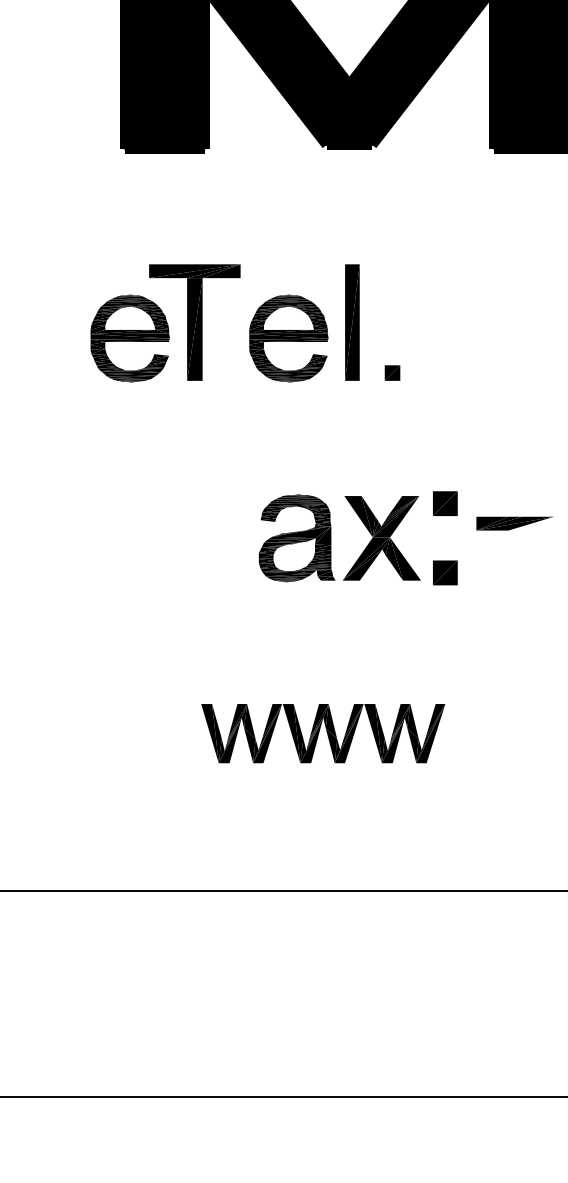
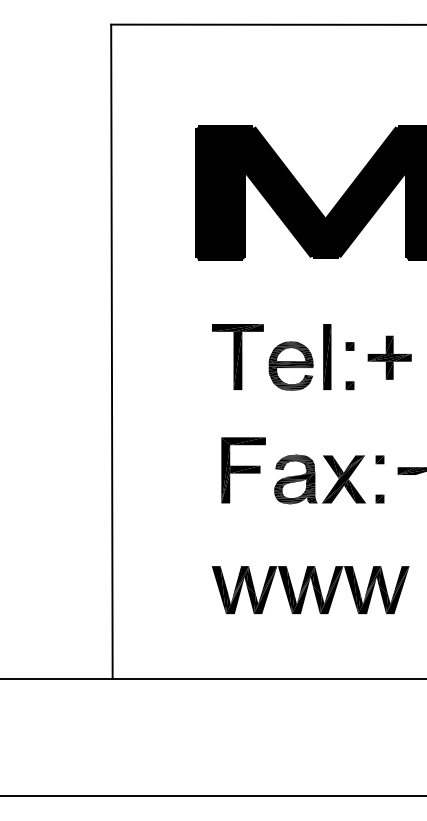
part: (391, 303) -> (349, 346), added
part: (462, 323) -> (389, 357), added
part: (128, 337) -> (200, 365), removed
part: (444, 503) -> (379, 459), size x0.62
part: (204, 522) -> (243, 470), added
part: (444, 571) -> (379, 498), size x0.62
part: (322, 734) -> (310, 590), size x1.43

